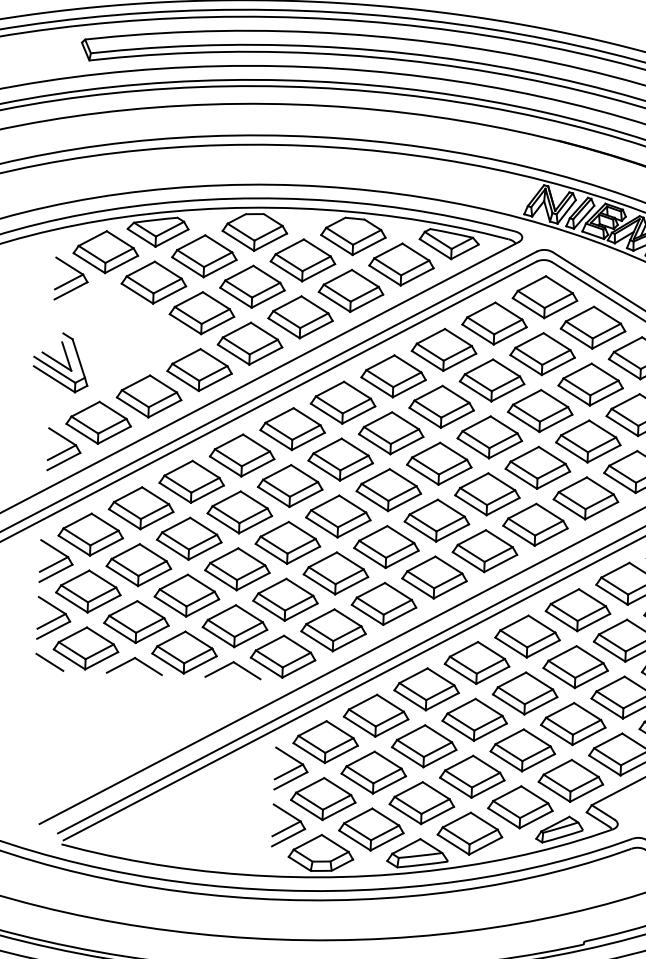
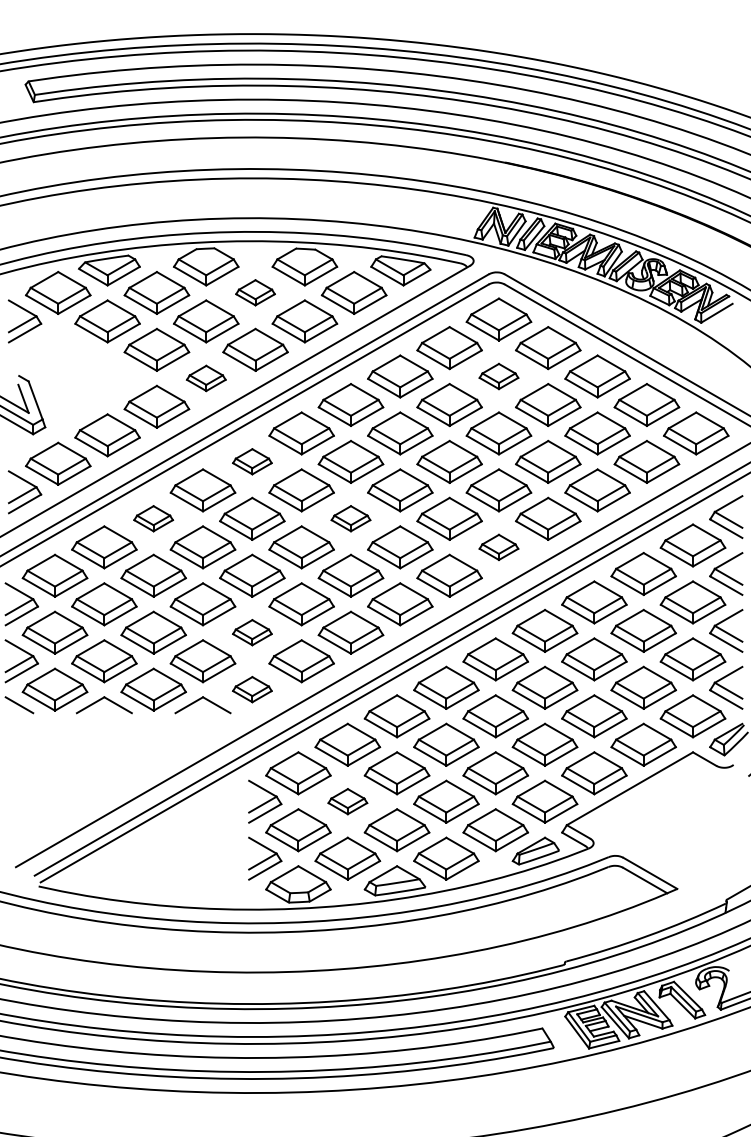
part: (302, 259) -> (255, 292), size x0.6
part: (250, 343) -> (206, 378), size x0.6
part: (542, 354) -> (498, 376), size x0.6
part: (292, 428) -> (252, 461), size x0.6
part: (191, 481) -> (153, 518), size x0.6
part: (388, 489) -> (350, 518), size x0.6
part: (535, 524) -> (498, 547), size x0.6
part: (285, 599) -> (252, 632), size x0.6
part: (283, 656) -> (252, 689), size x0.6
part: (373, 772) -> (347, 801), size x0.6

